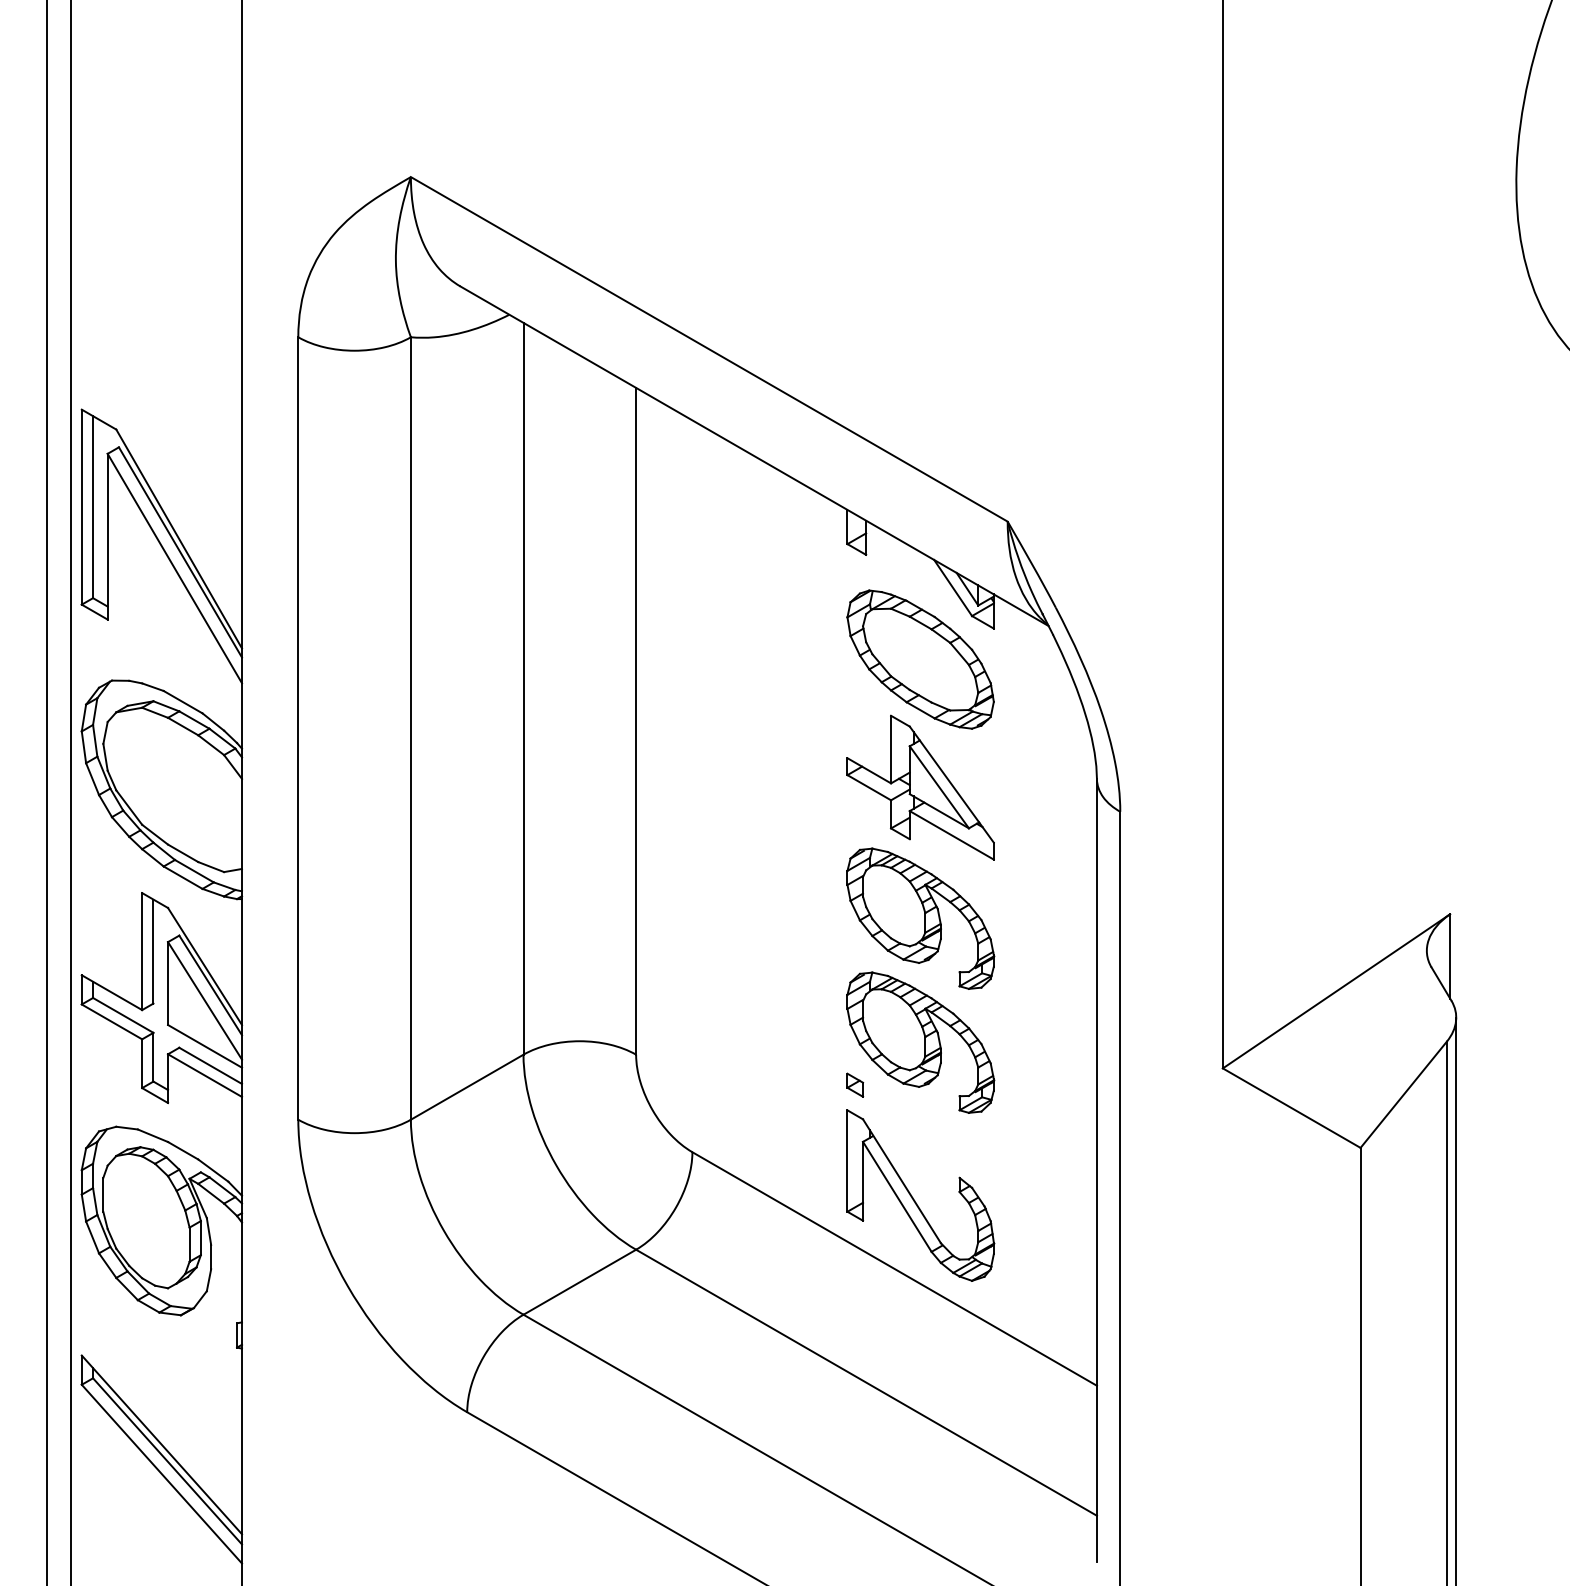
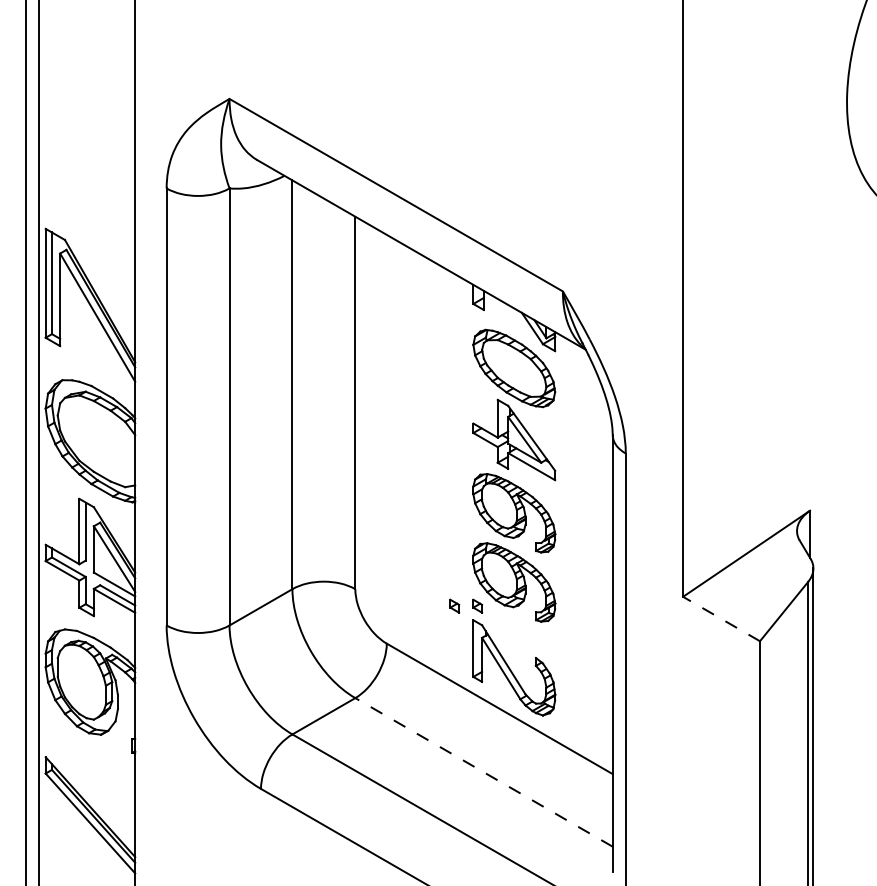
part: (813, 1083) -> (454, 605), added
line: (1291, 1107) -> (721, 618), solid -> dashed
line: (867, 1382) -> (484, 772), solid -> dashed

